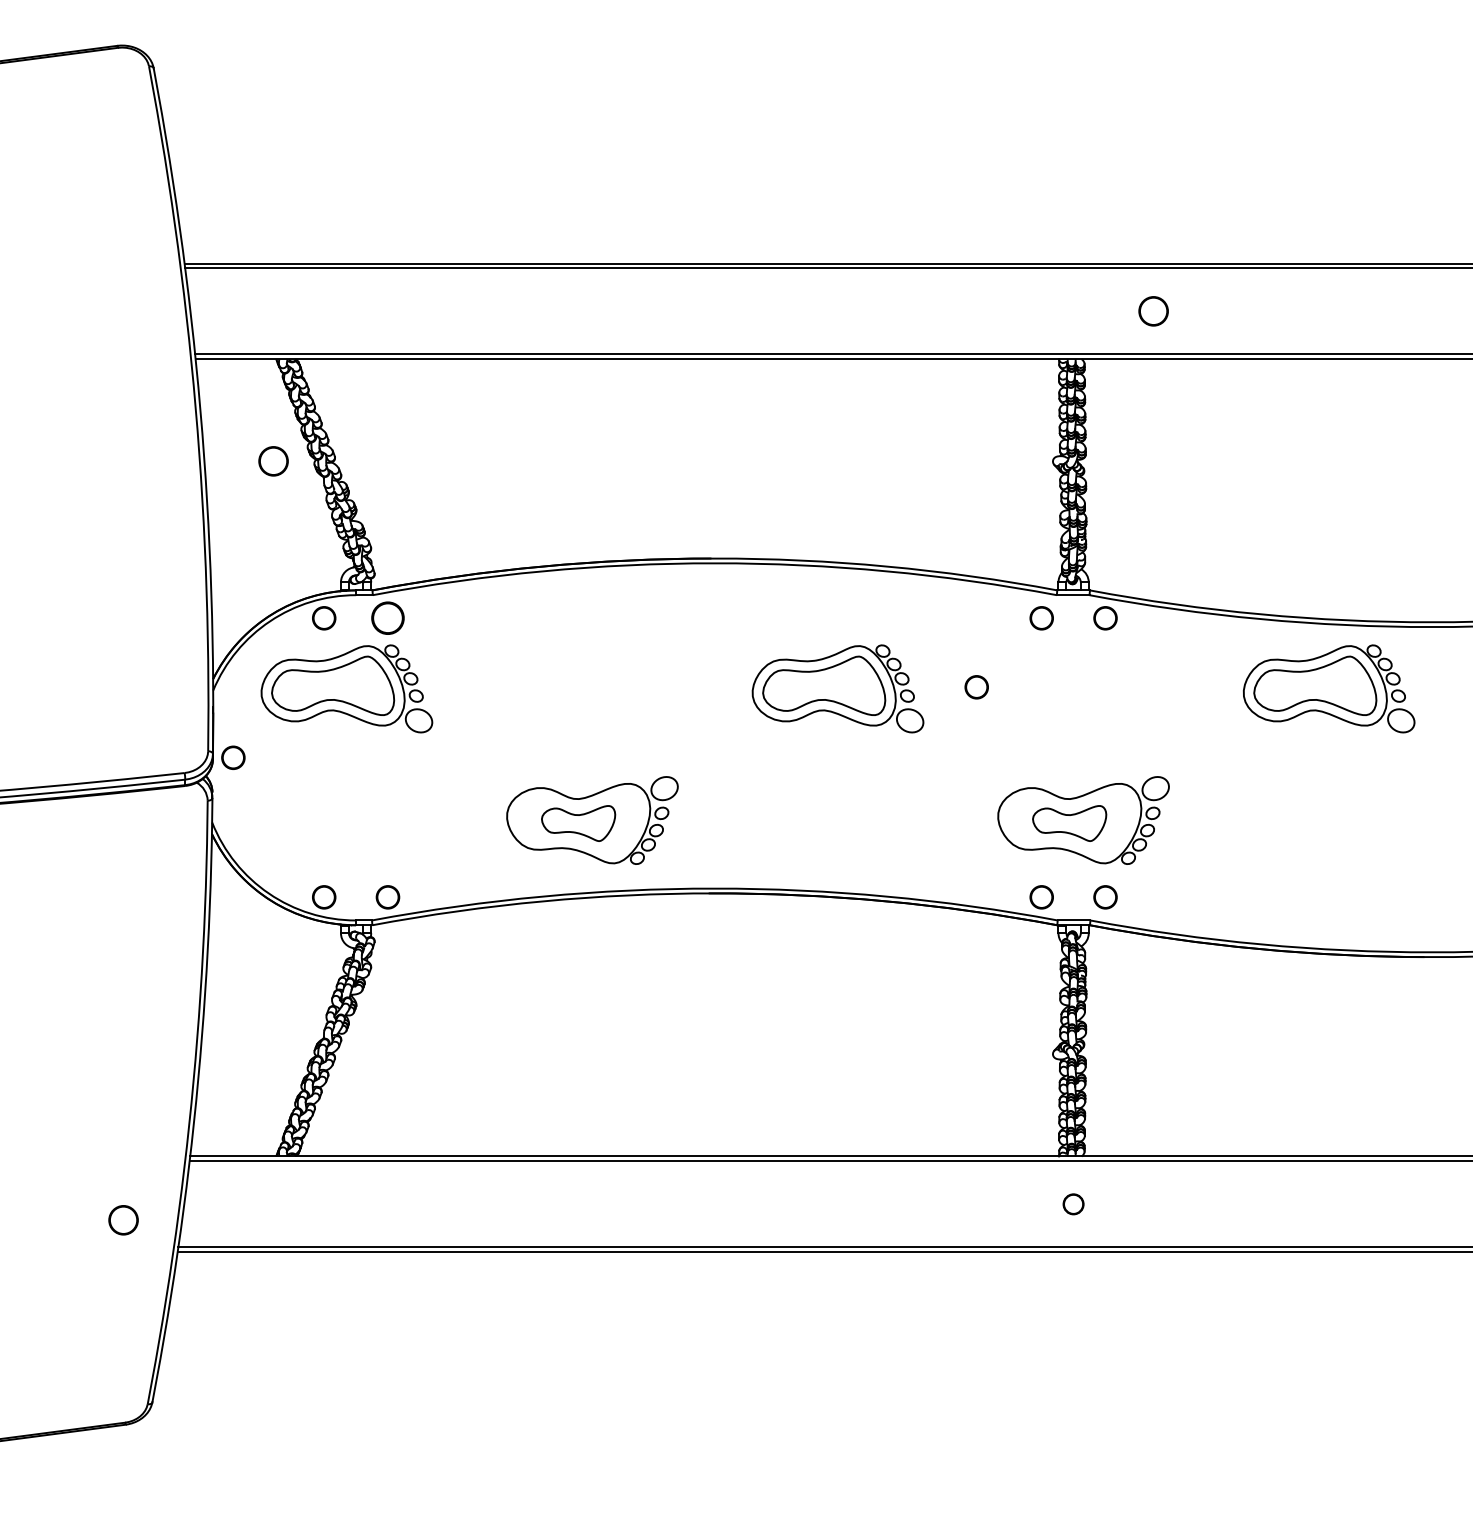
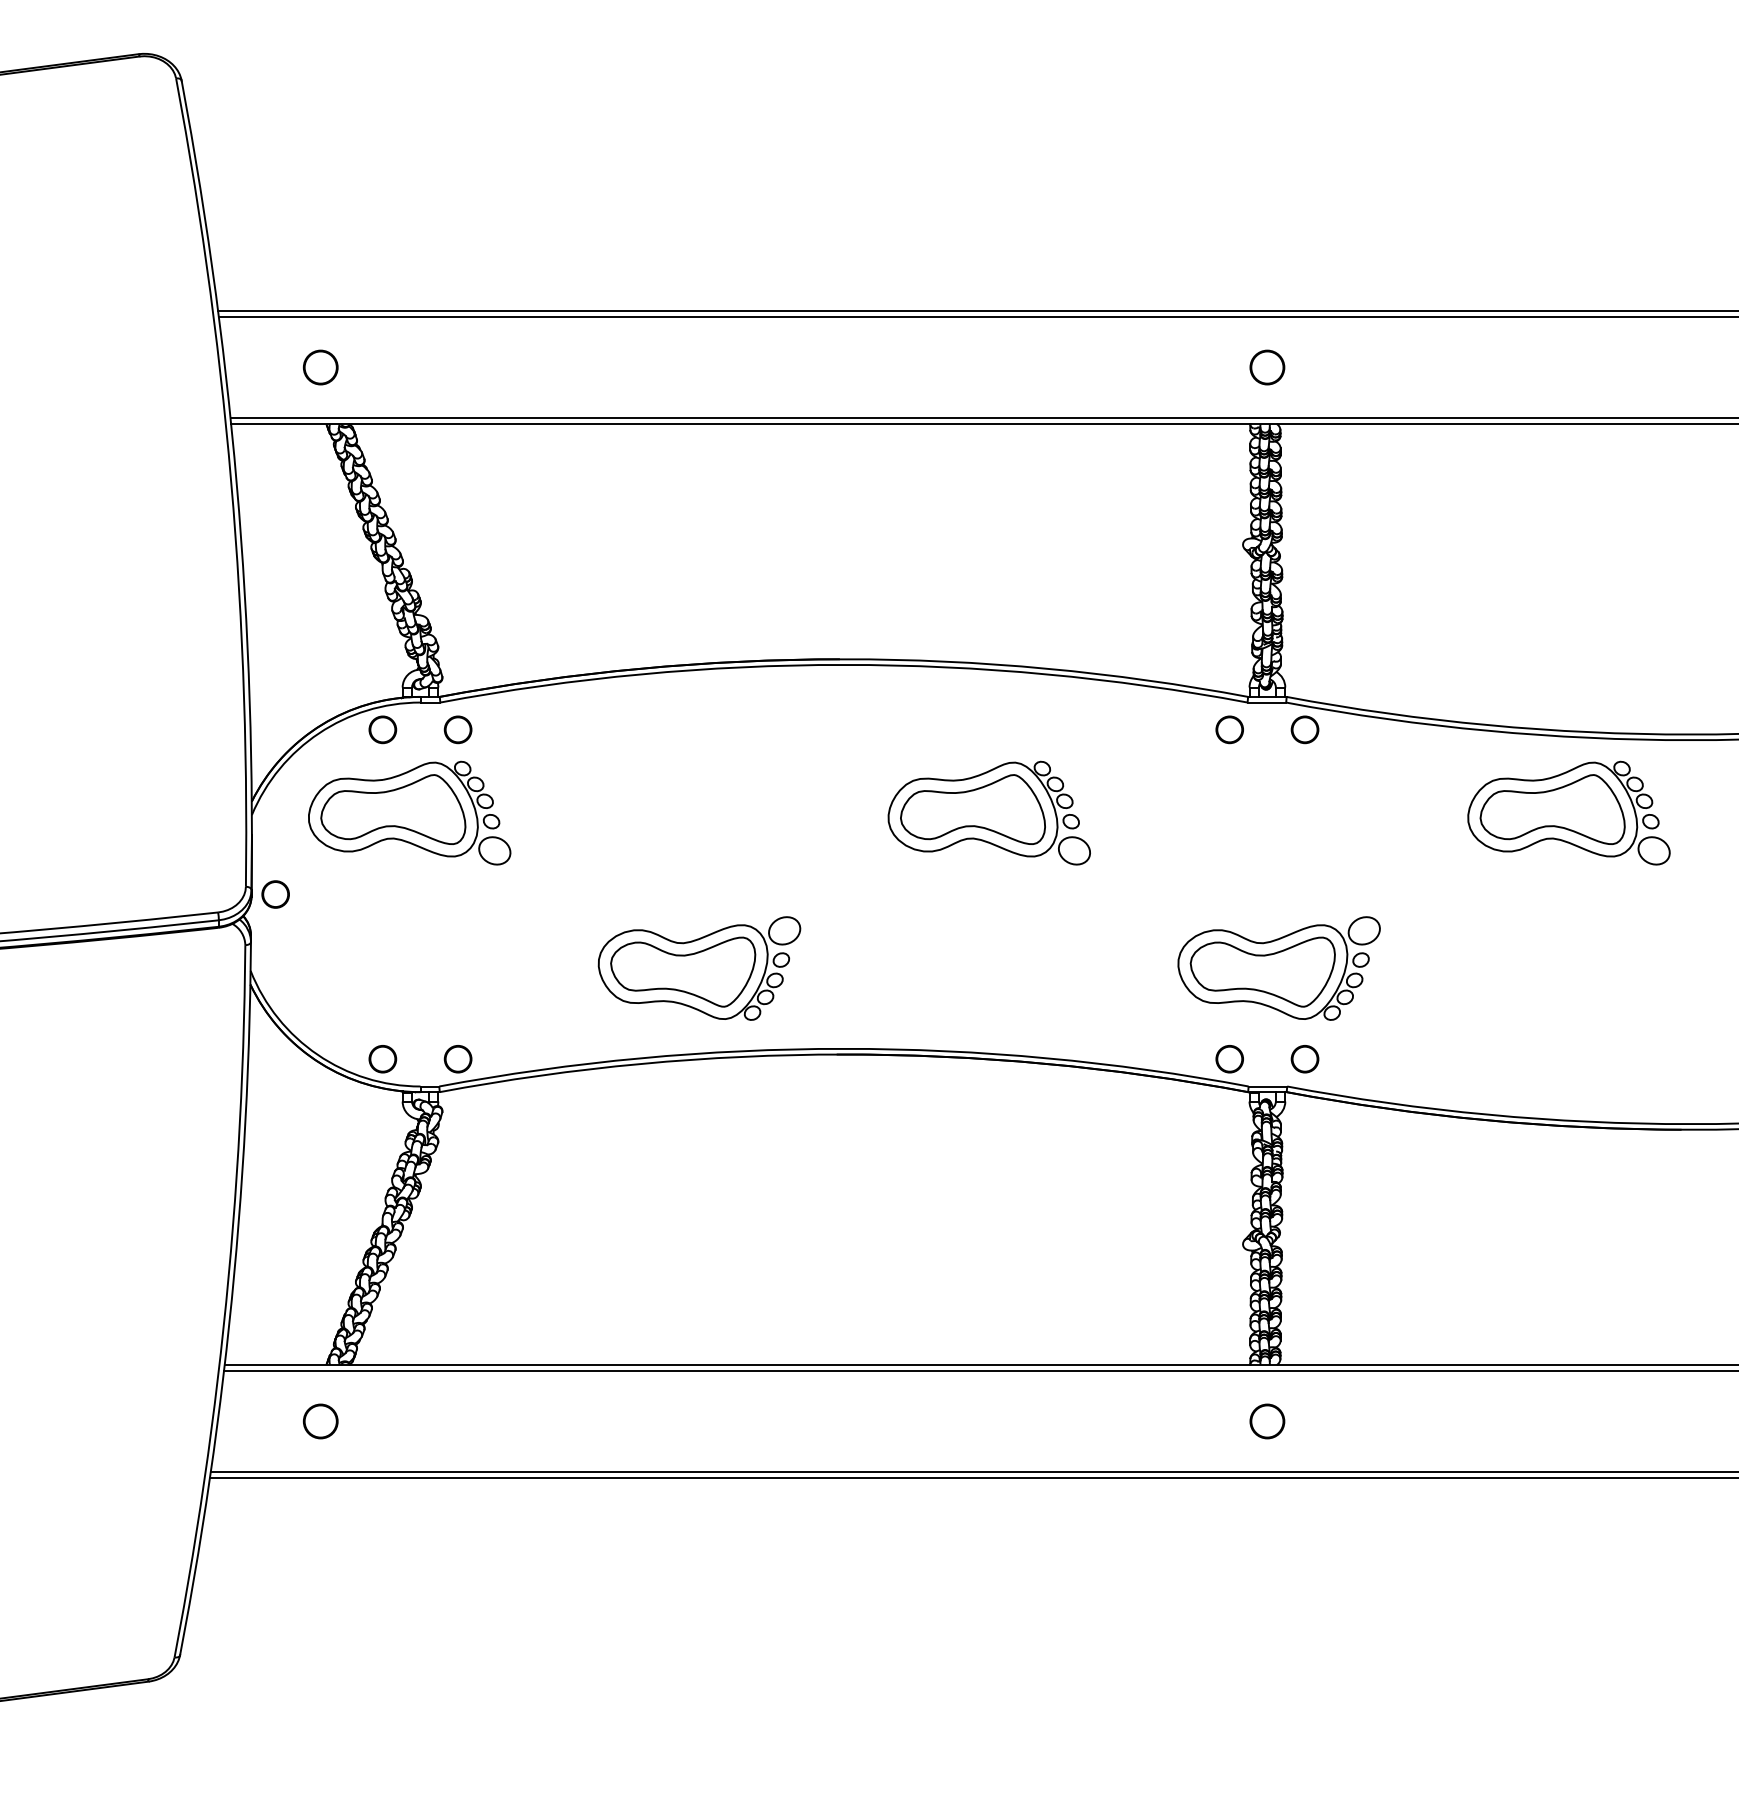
circle: (1153, 311) -> (1267, 367), moved
circle: (273, 461) -> (320, 367), moved
part: (387, 618) -> (457, 730), size x0.71
circle: (976, 687) -> (1152, 811), removed
part: (578, 823) -> (683, 972), size x1.67
part: (1069, 823) -> (1262, 972), size x1.67
circle: (1073, 1204) -> (1267, 1421), size x1.43
circle: (123, 1220) -> (320, 1421), moved

